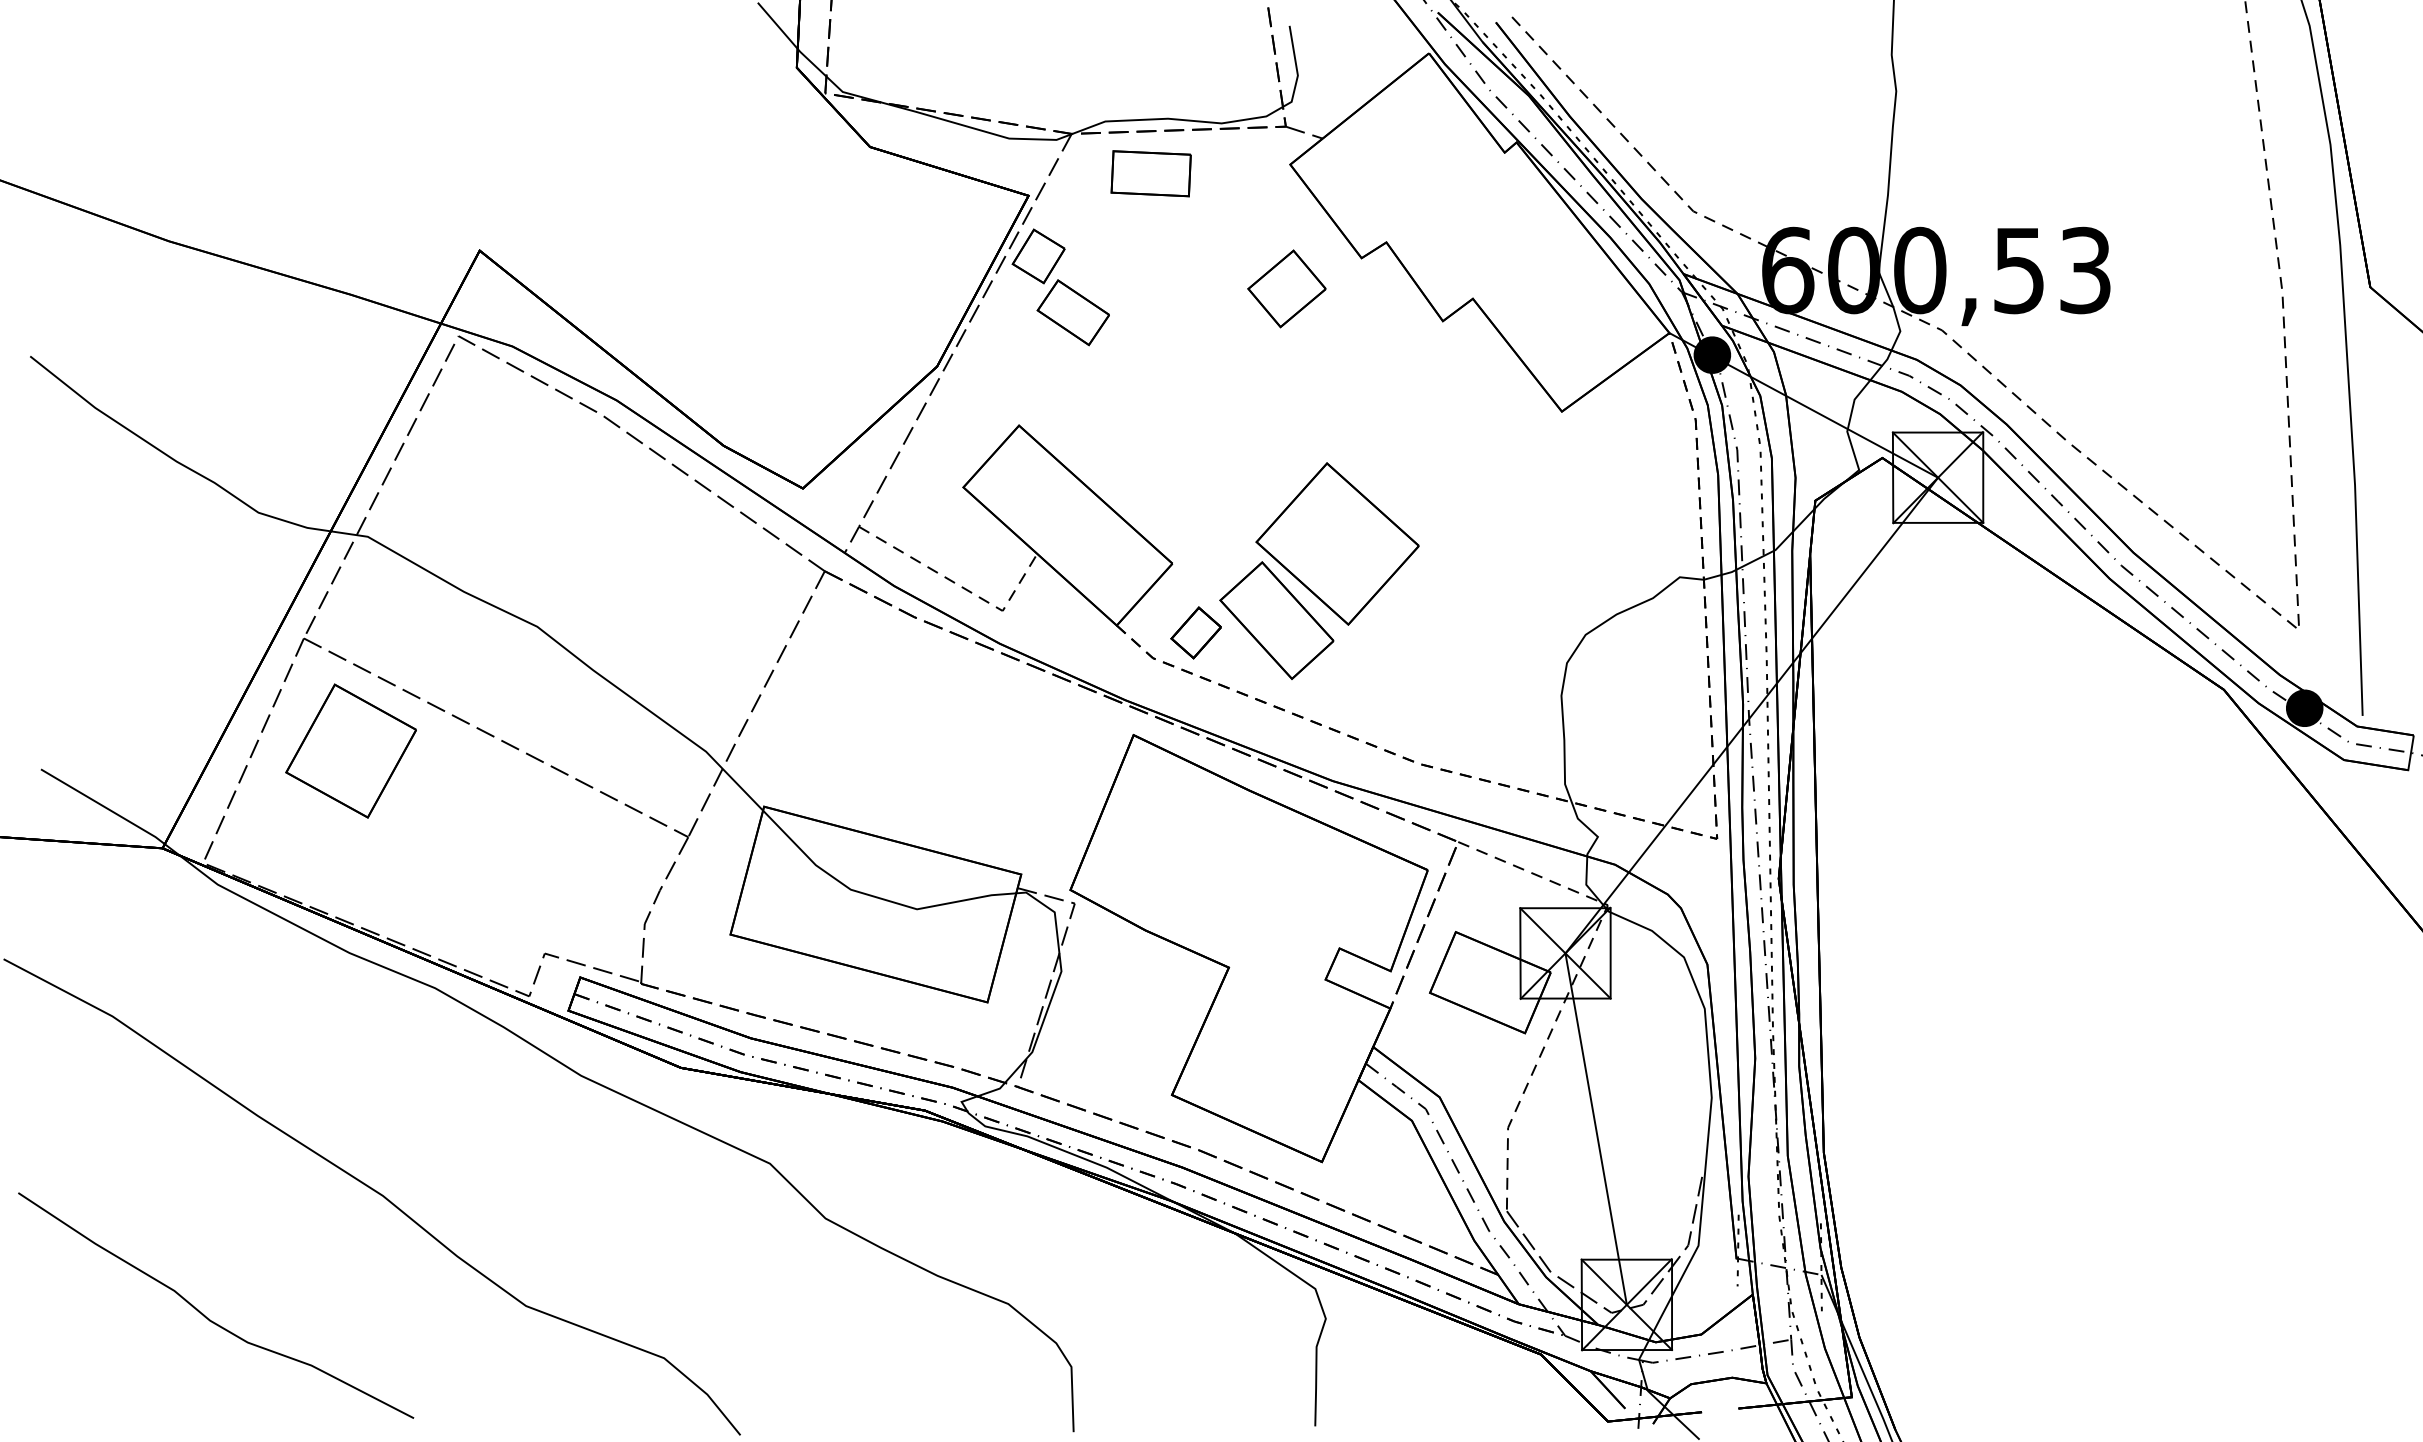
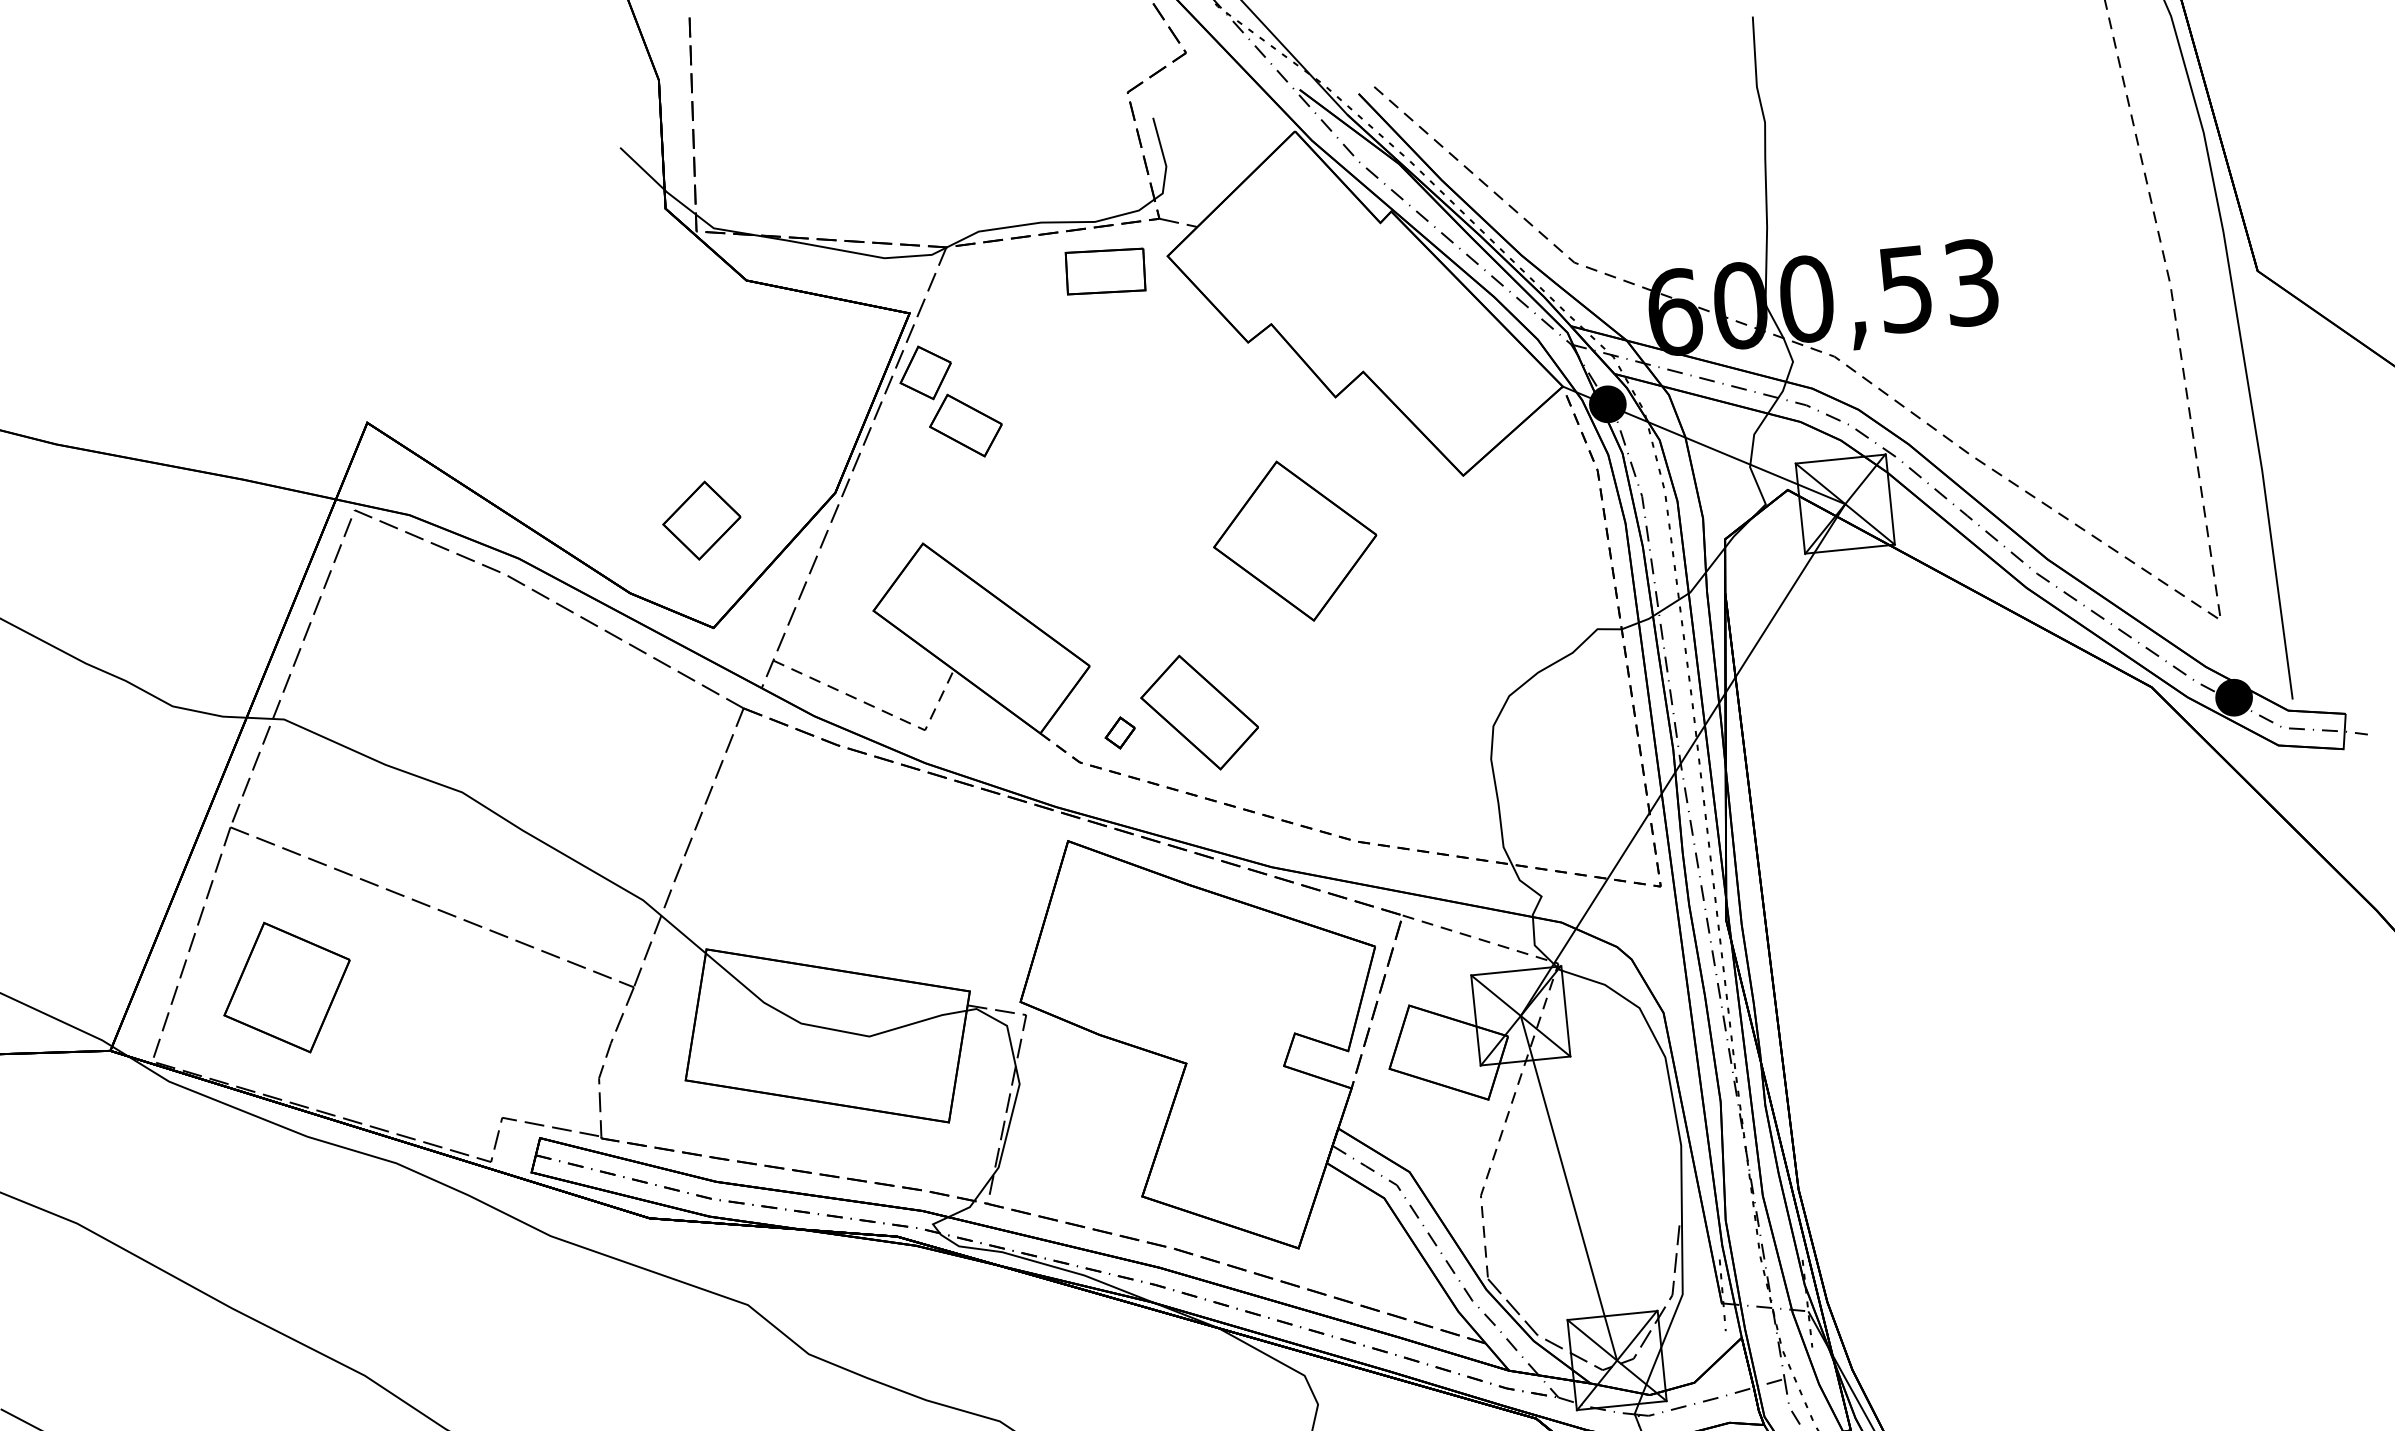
part: (1150, 173) -> (1104, 271), moved
part: (1286, 288) -> (701, 520), moved
part: (1337, 543) -> (1295, 540), moved
part: (1195, 632) -> (1119, 732), size x0.6
part: (350, 750) -> (286, 987), moved

